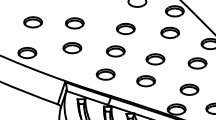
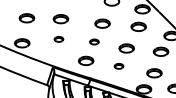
part: (71, 48) -> (58, 39), size x0.6
part: (115, 50) -> (94, 41), size x0.6
part: (145, 81) -> (118, 66), size x0.6

